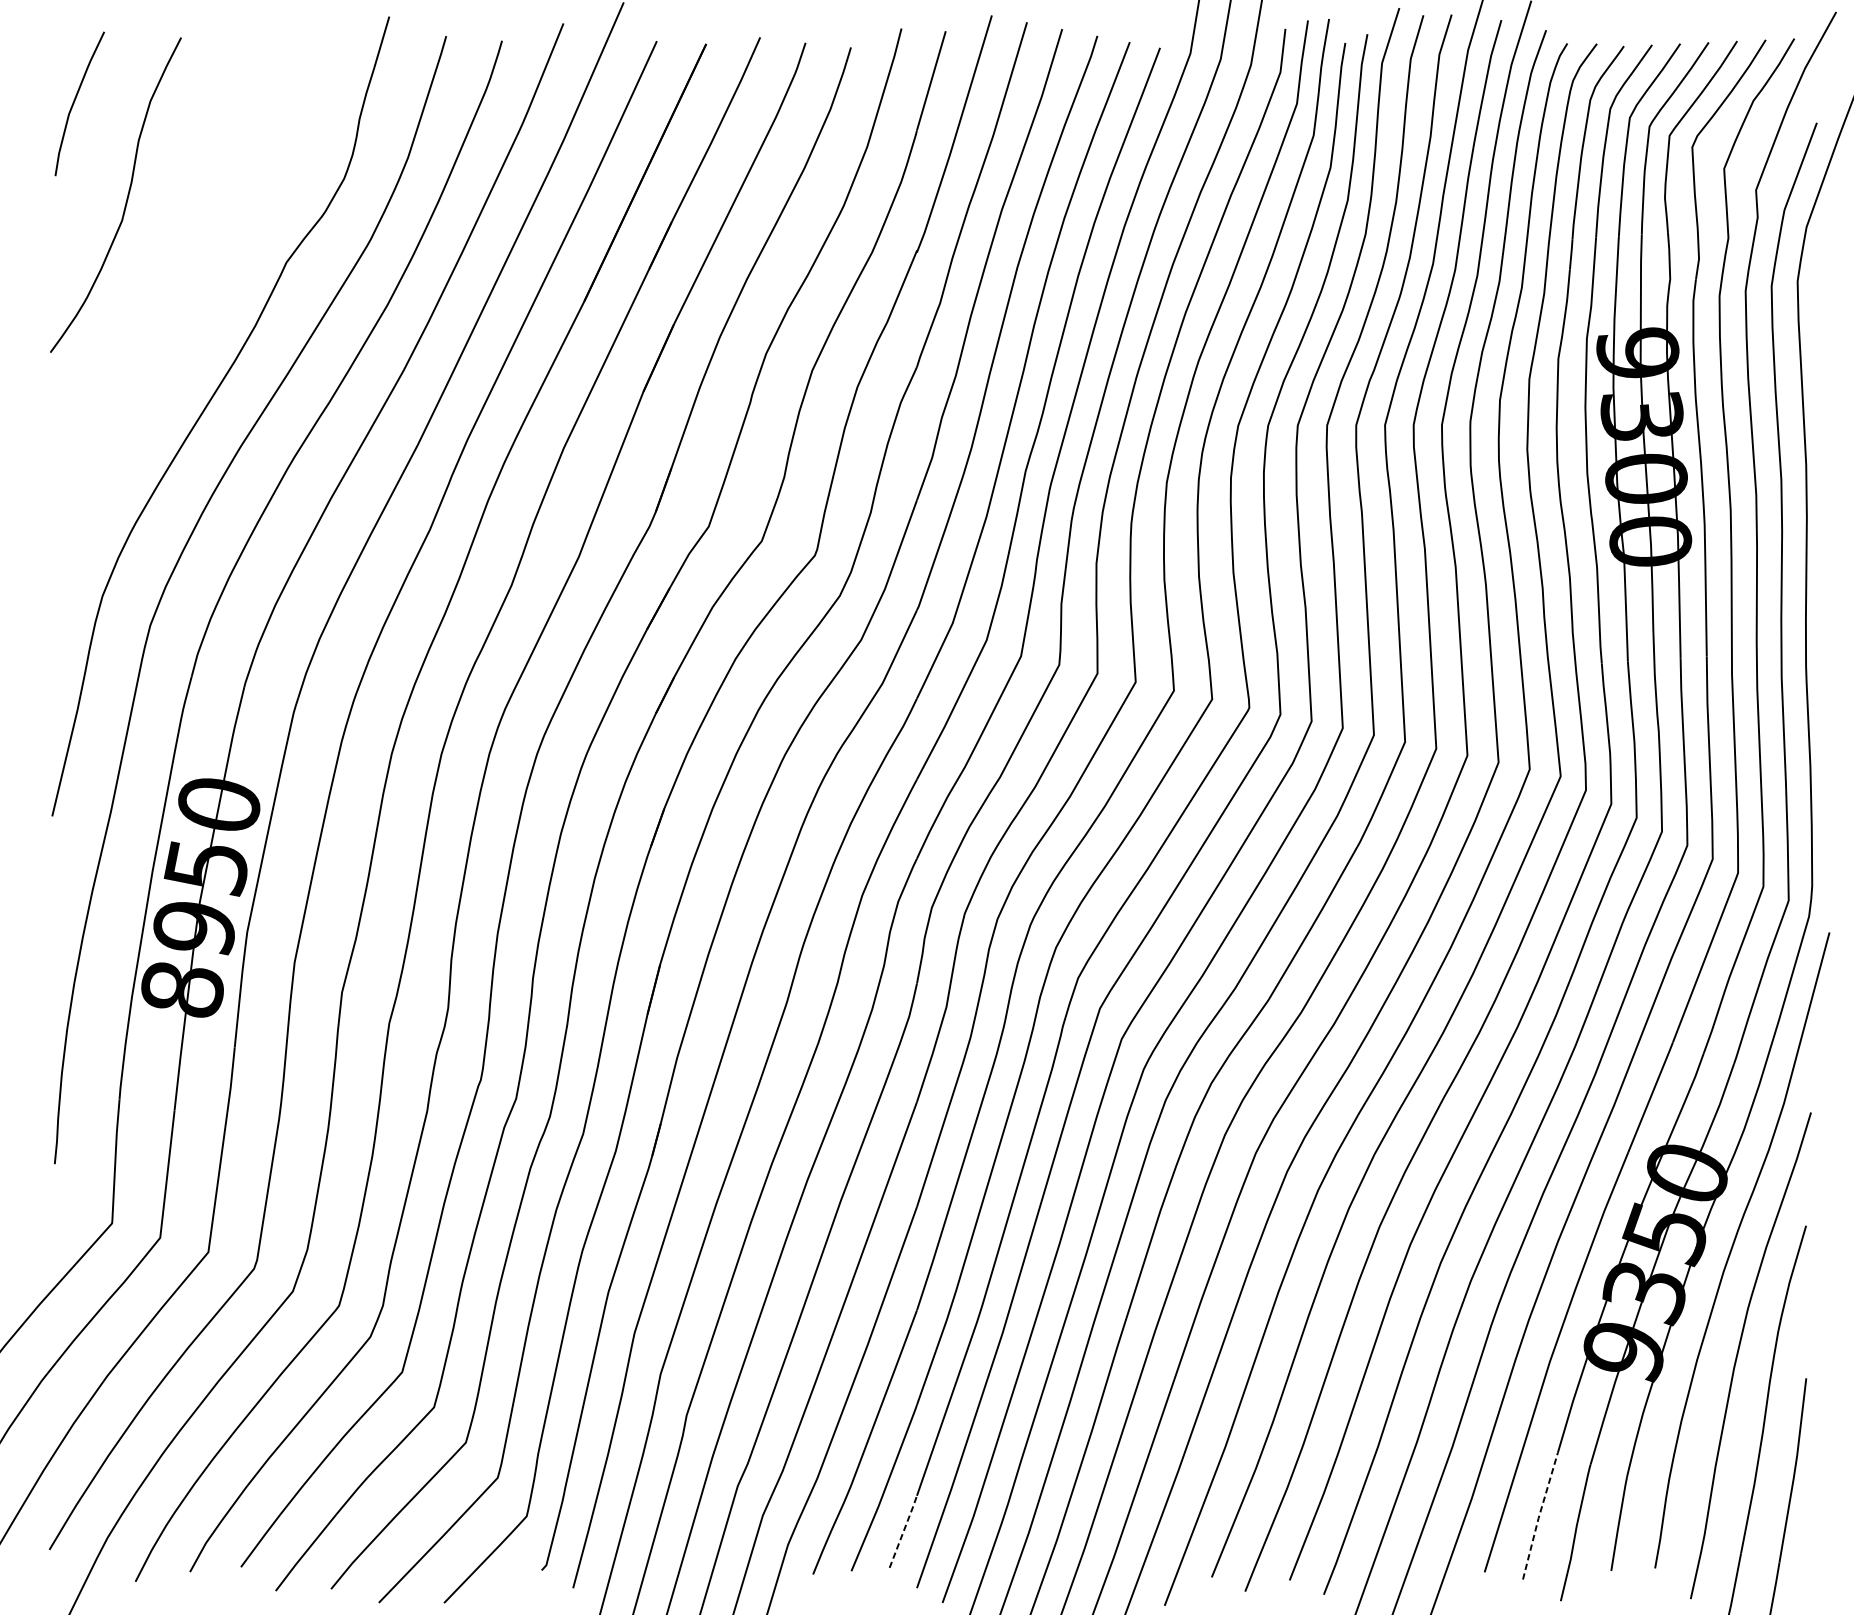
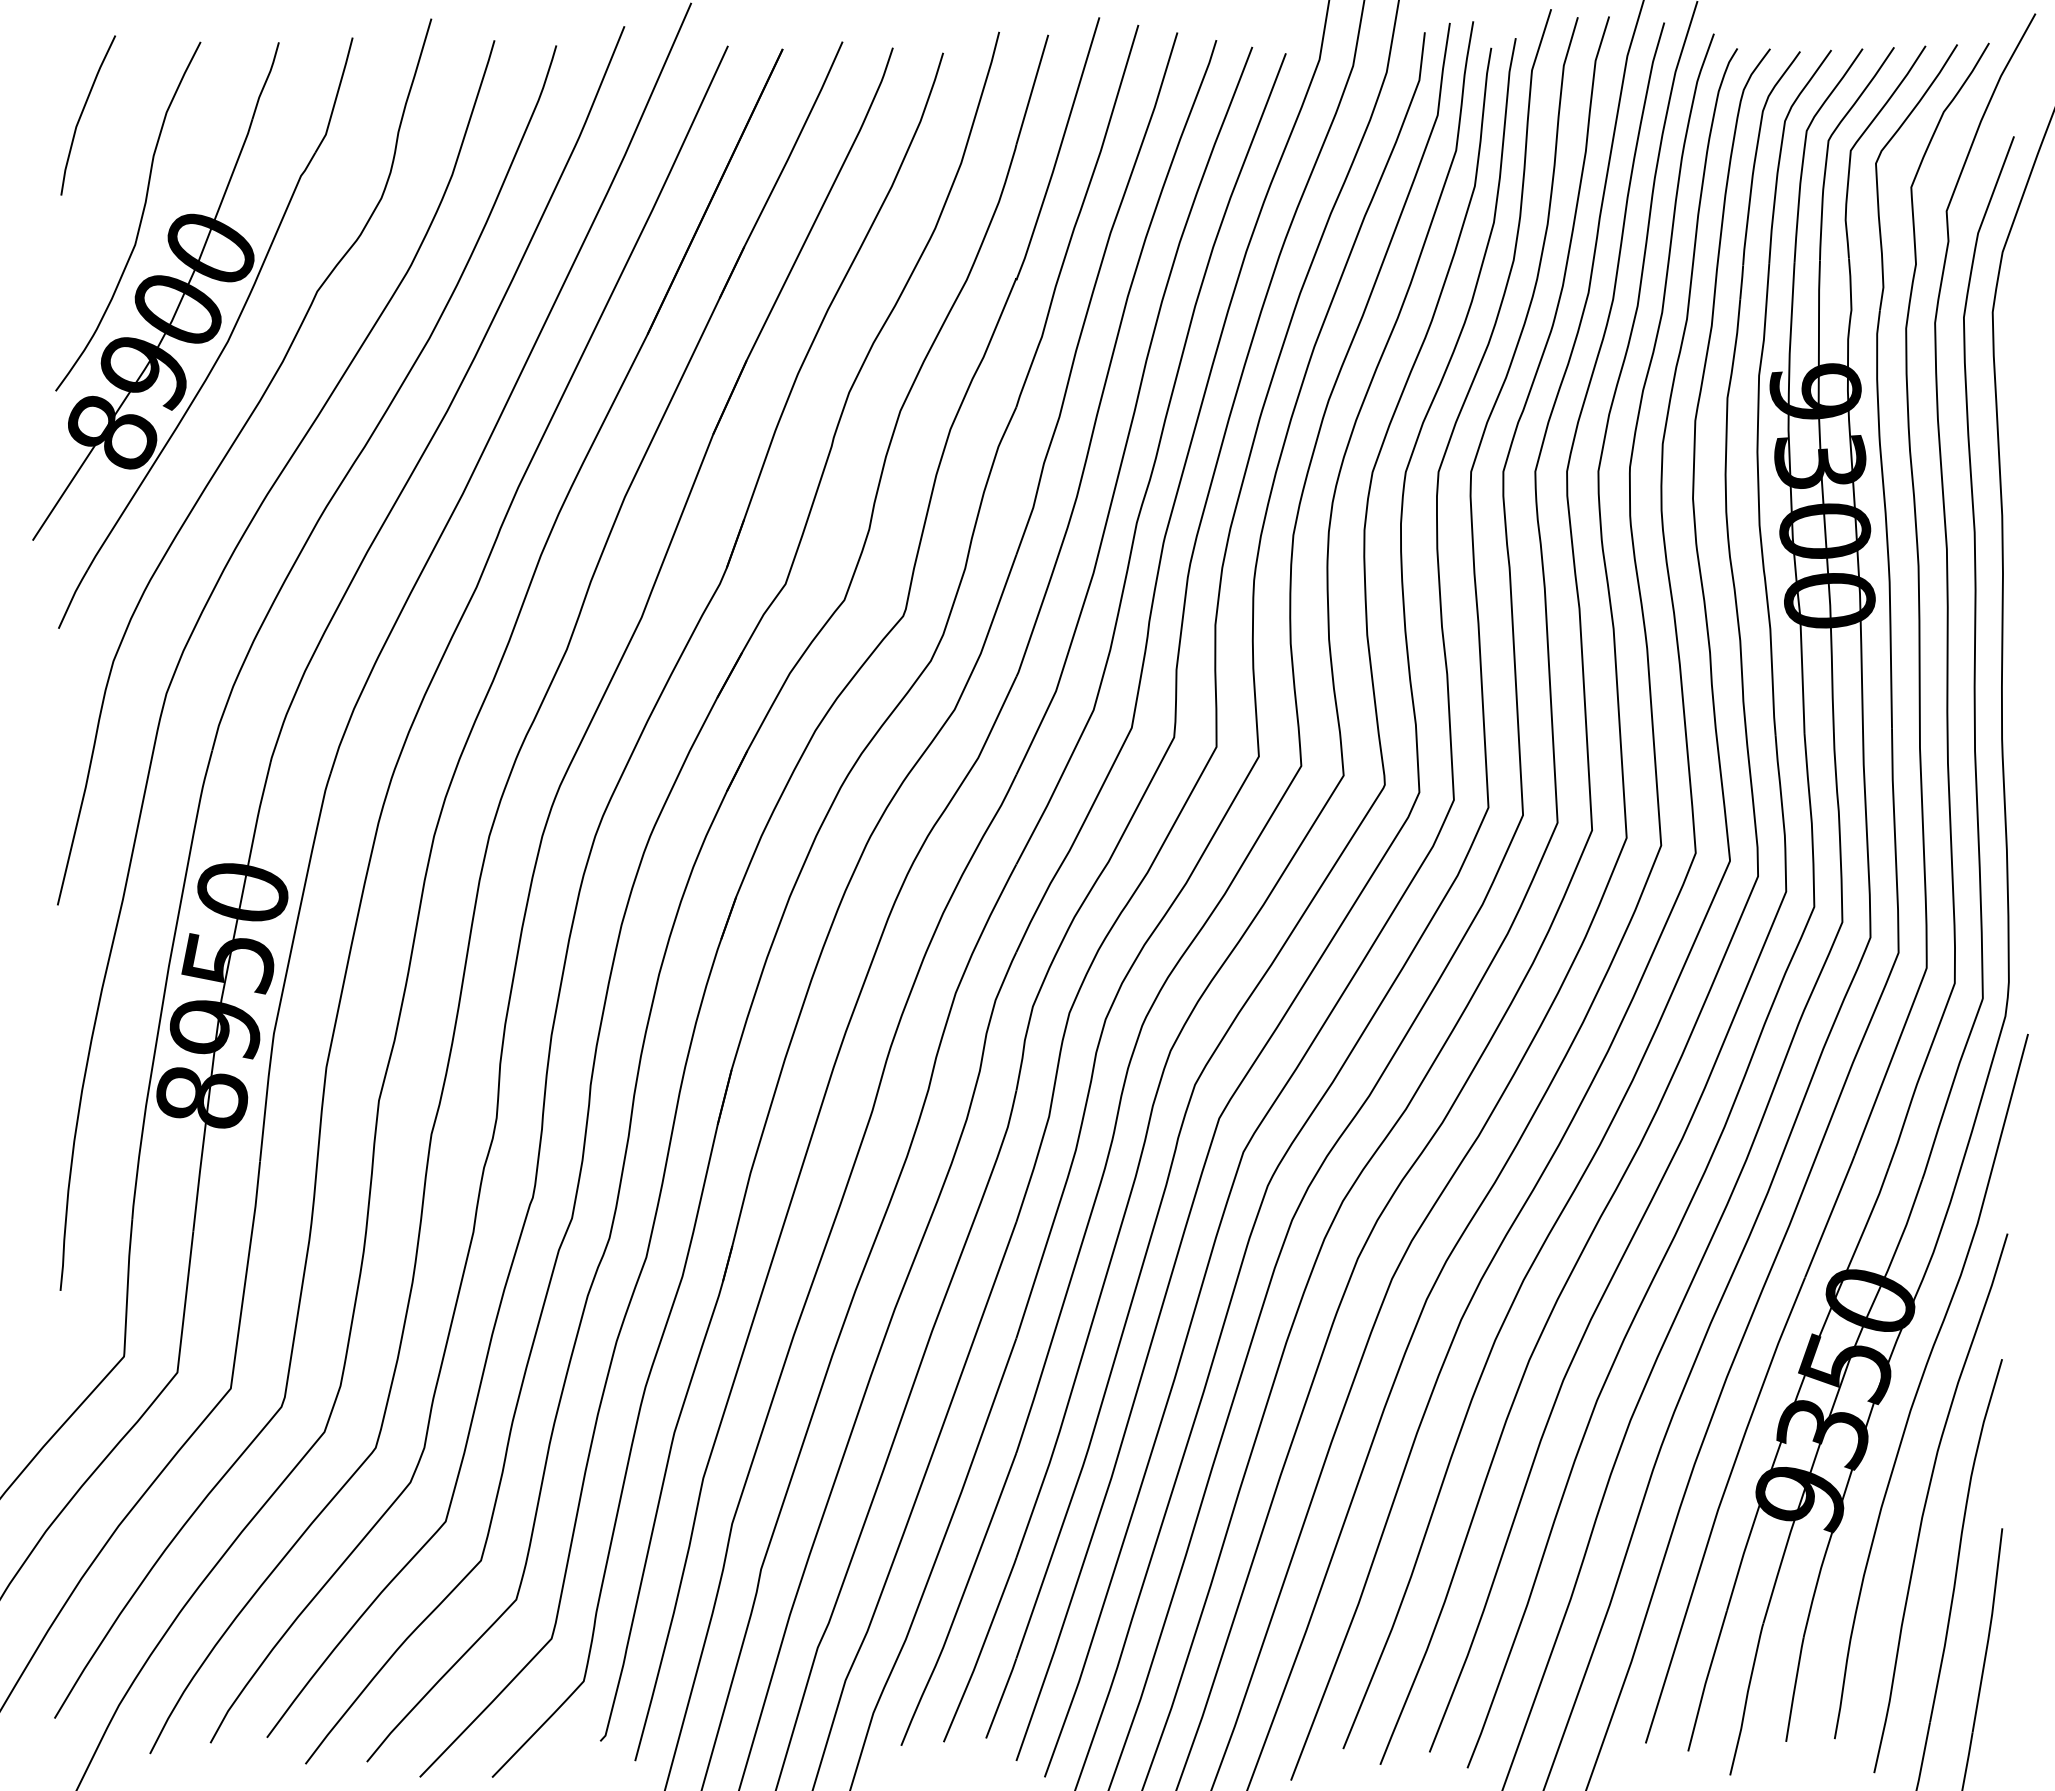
part: (173, 299) -> (192, 332), added
line: (1539, 1515) -> (1706, 1680), dashed -> solid
line: (903, 1530) -> (1001, 1697), dashed -> solid

